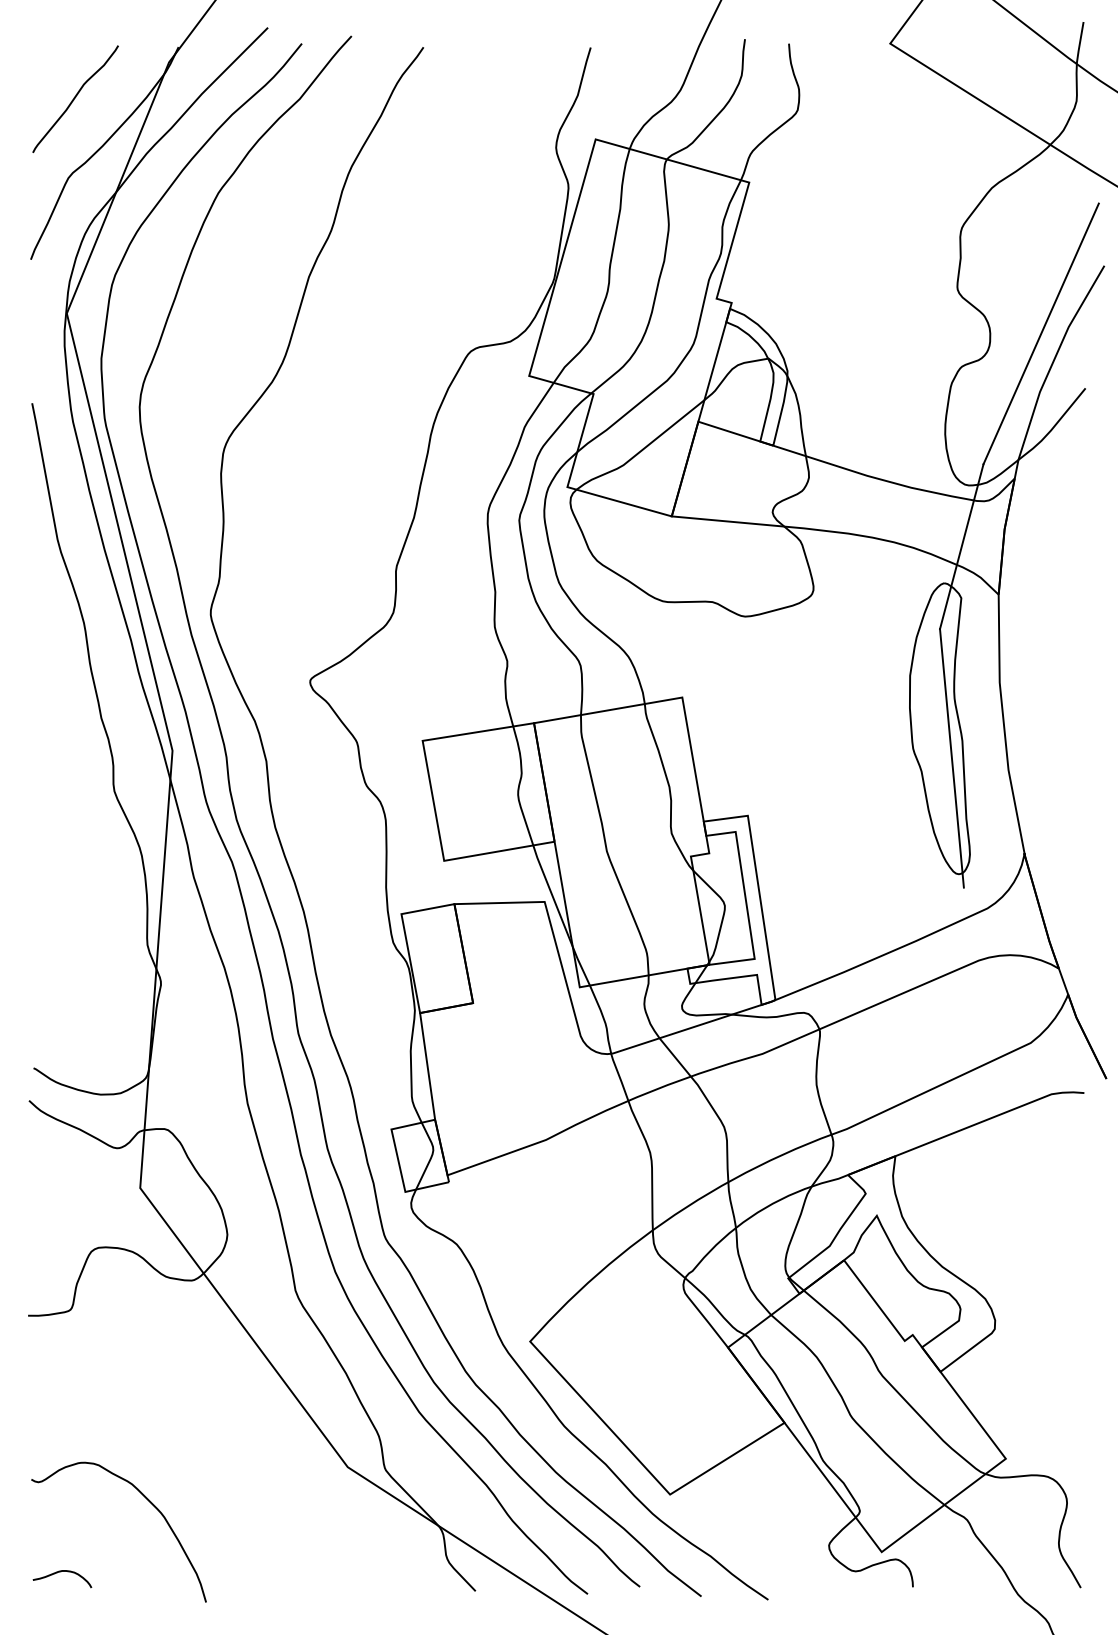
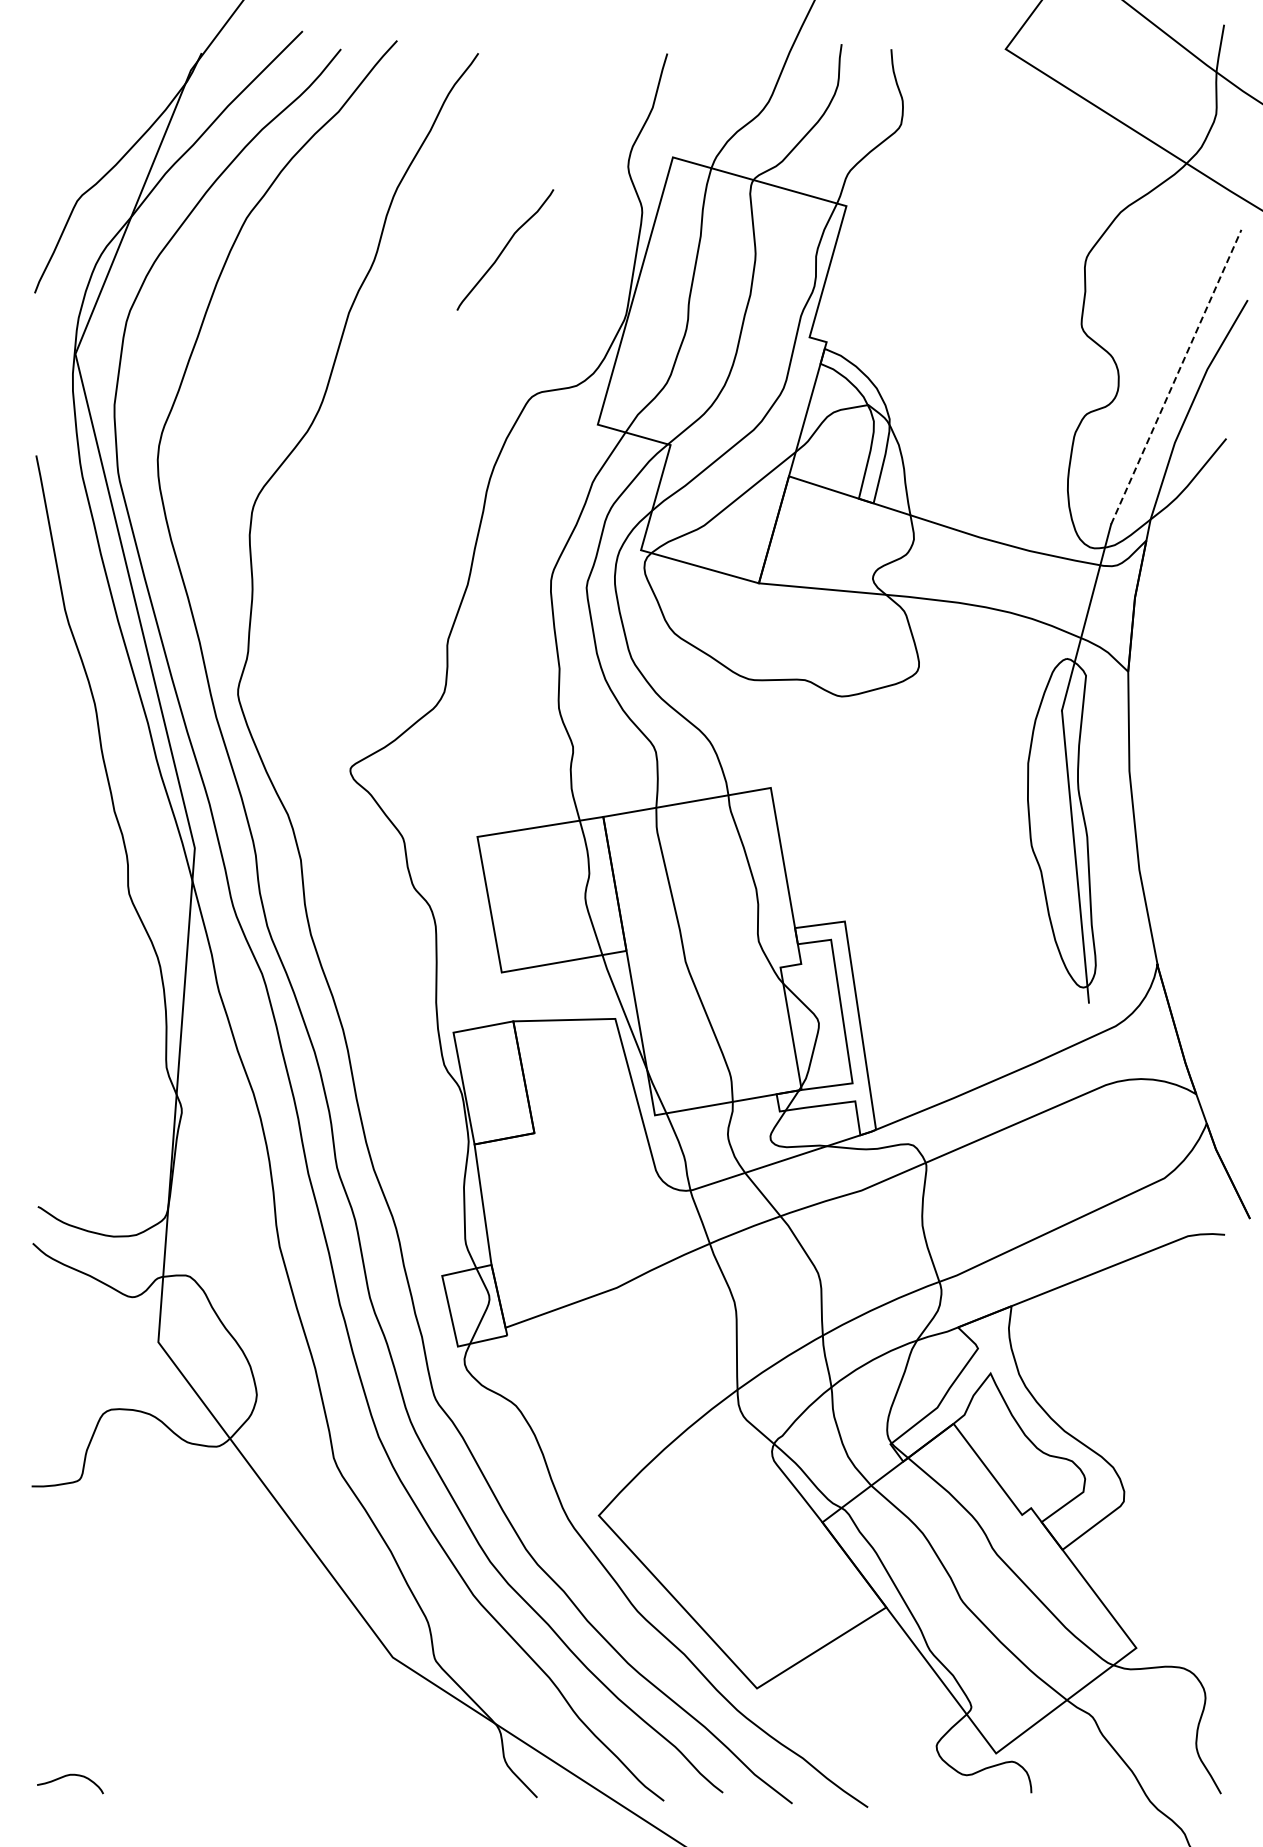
curve: (75, 97) -> (505, 248), moved
line: (1041, 333) -> (1176, 376), solid -> dashed
curve: (146, 1499) -> (165, 1694), removed

